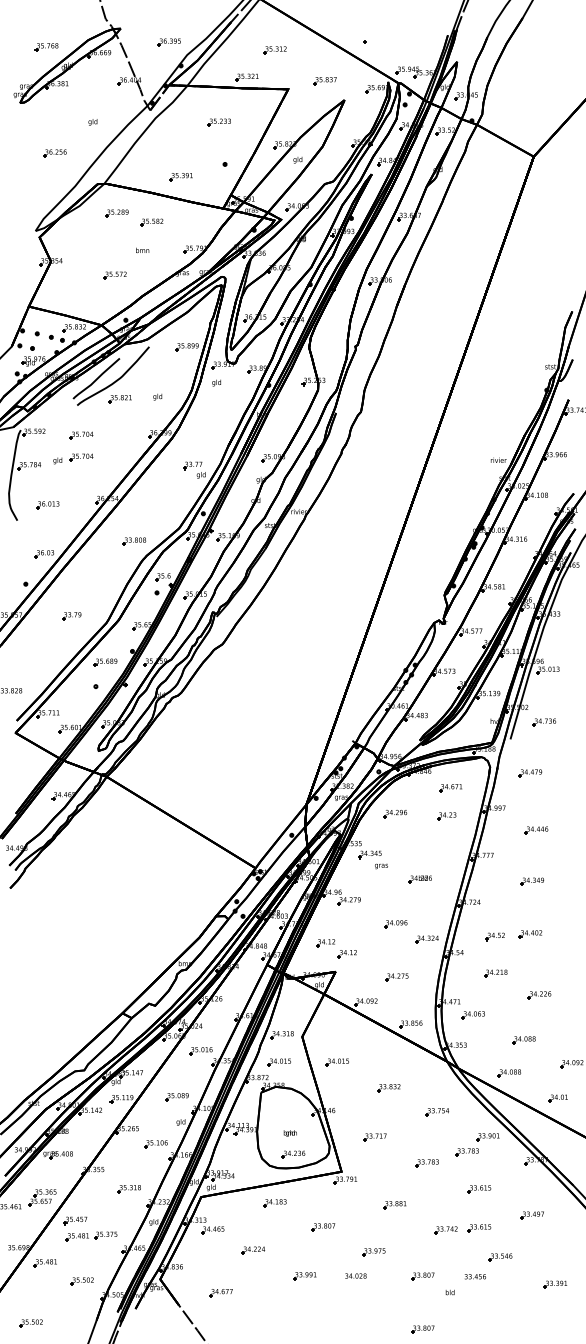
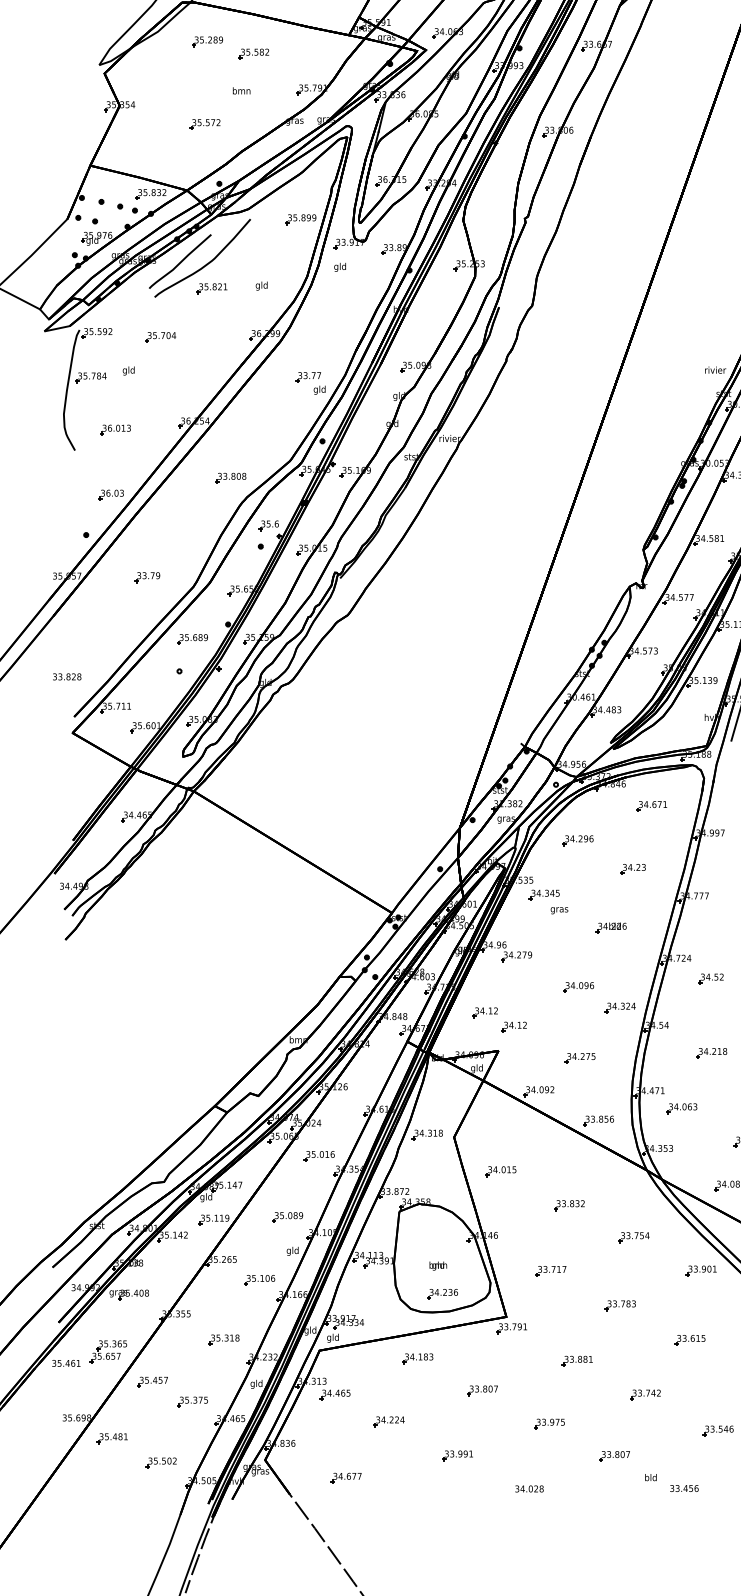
part: (81, 457) -> (160, 366), removed
part: (446, 816) -> (632, 869), moved
part: (494, 936) -> (709, 978), moved
part: (278, 1062) -> (422, 1171), removed
part: (466, 1152) -> (672, 1291), removed
part: (479, 1228) -> (689, 1392), removed
part: (76, 1237) -> (153, 1404), removed
text: (355, 1275) -> (528, 1488), moved
text: (474, 1276) -> (683, 1488), moved
part: (30, 1323) -> (92, 1518), removed
part: (422, 1329) -> (614, 1526), removed

